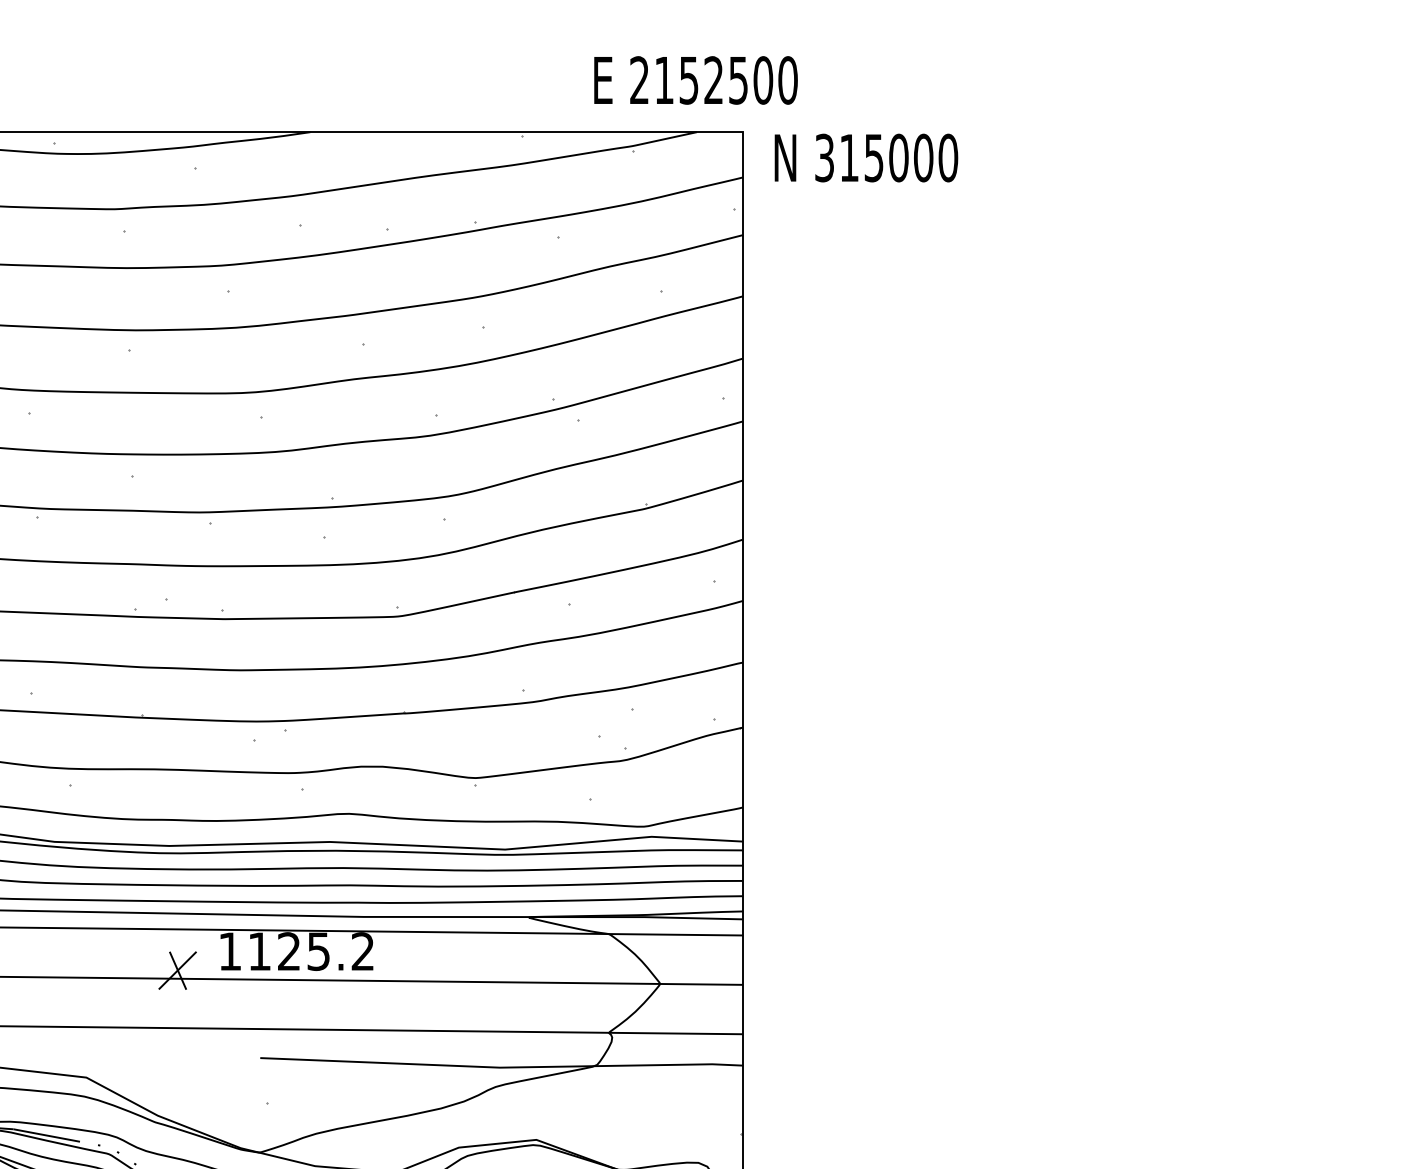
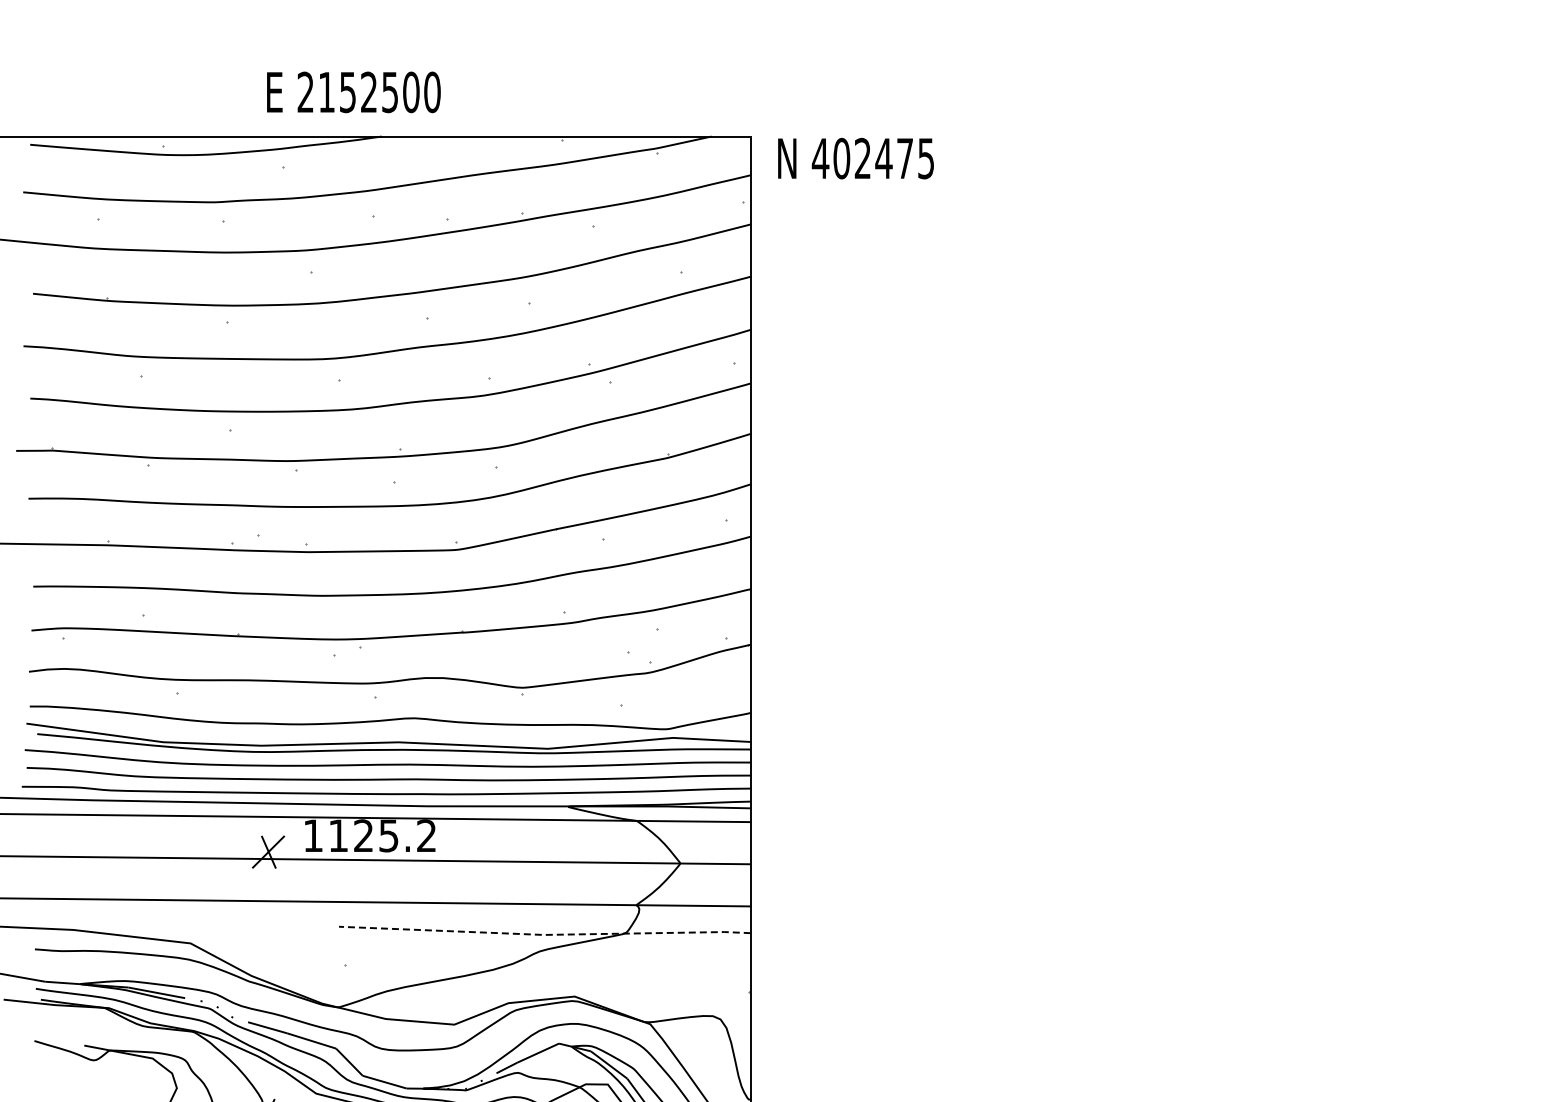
text: (695, 80) -> (353, 92), moved
text: (885, 157) -> (872, 158), 315000 -> 402475
line: (501, 1067) -> (544, 934), solid -> dashed

